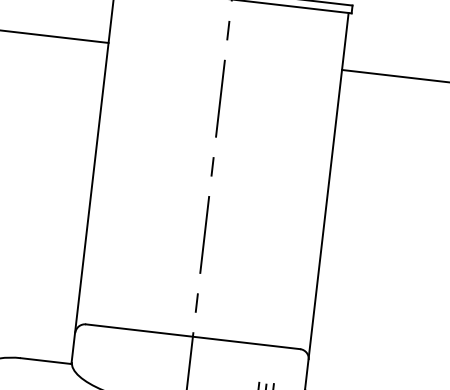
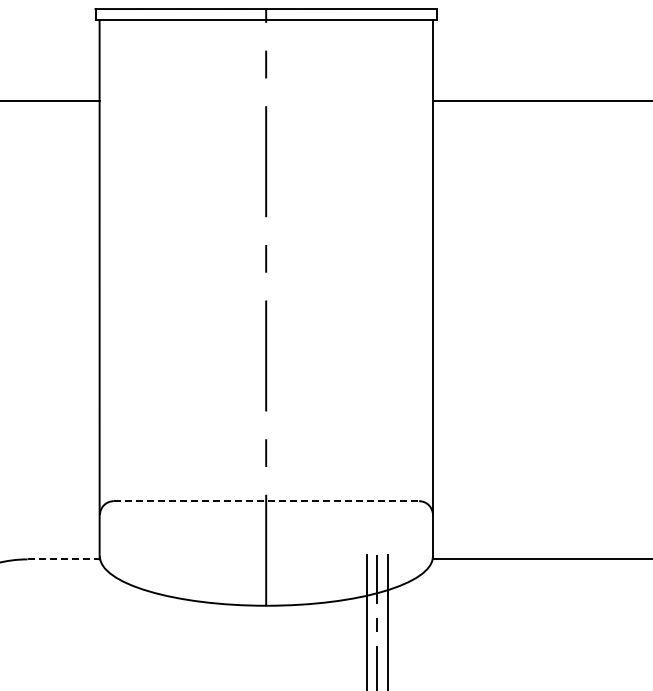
line: (193, 336) -> (266, 501), solid -> dashed
line: (46, 361) -> (64, 559), solid -> dashed

